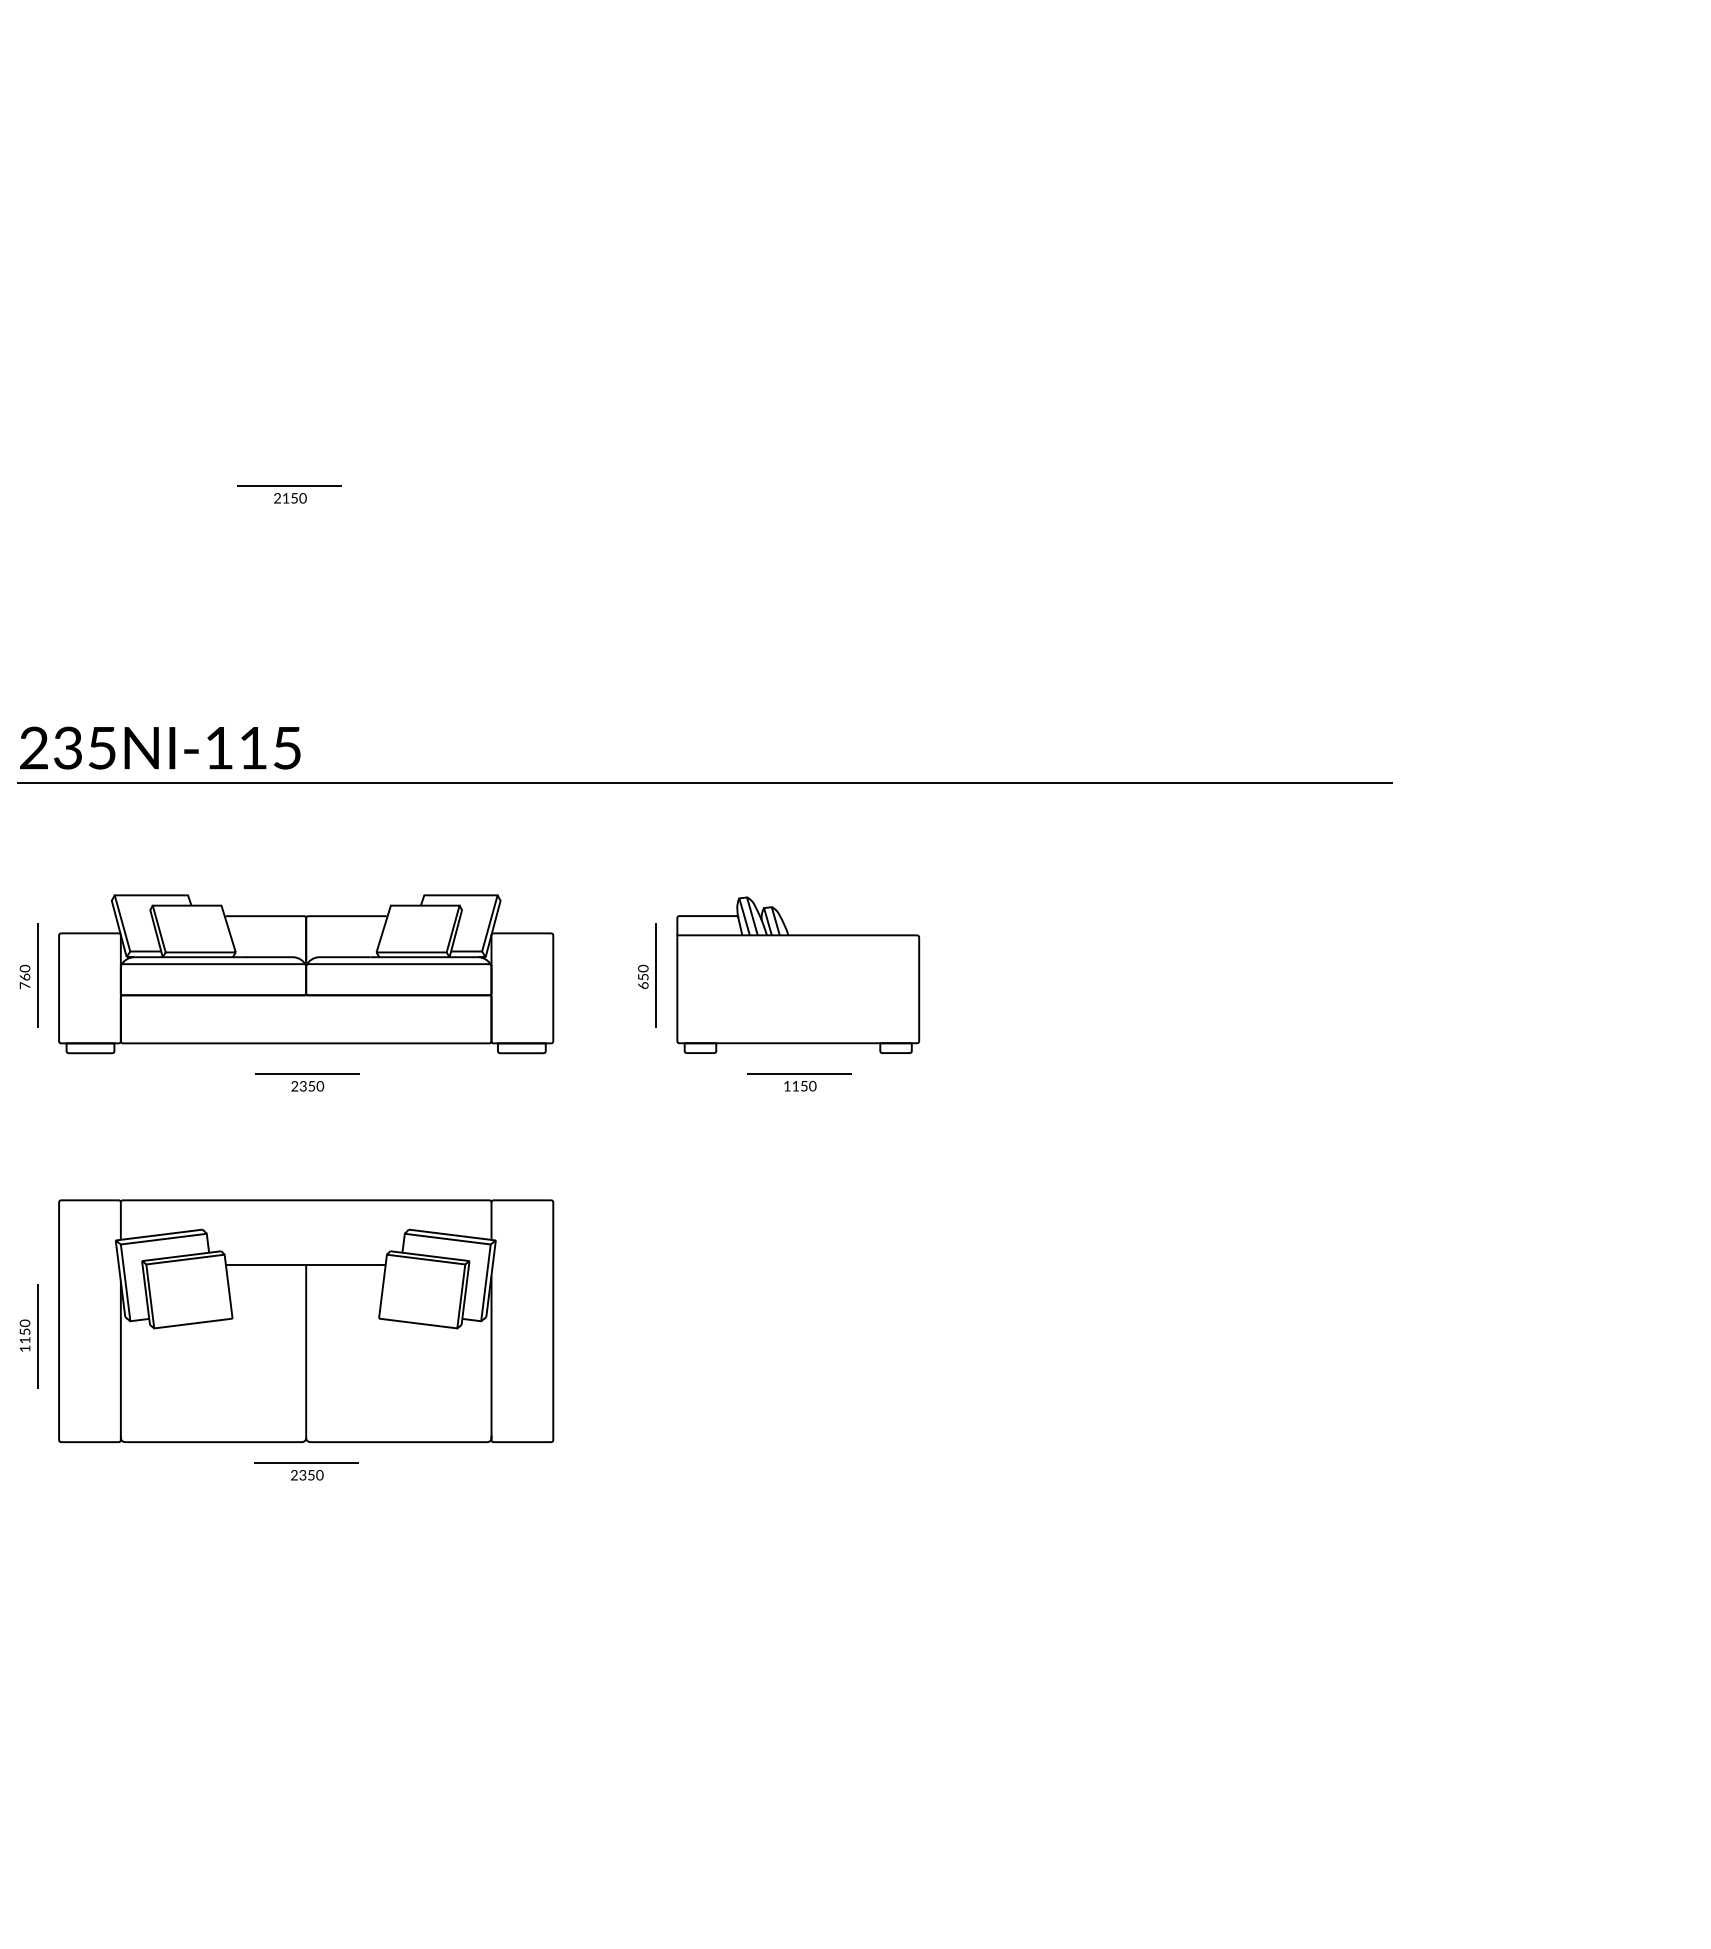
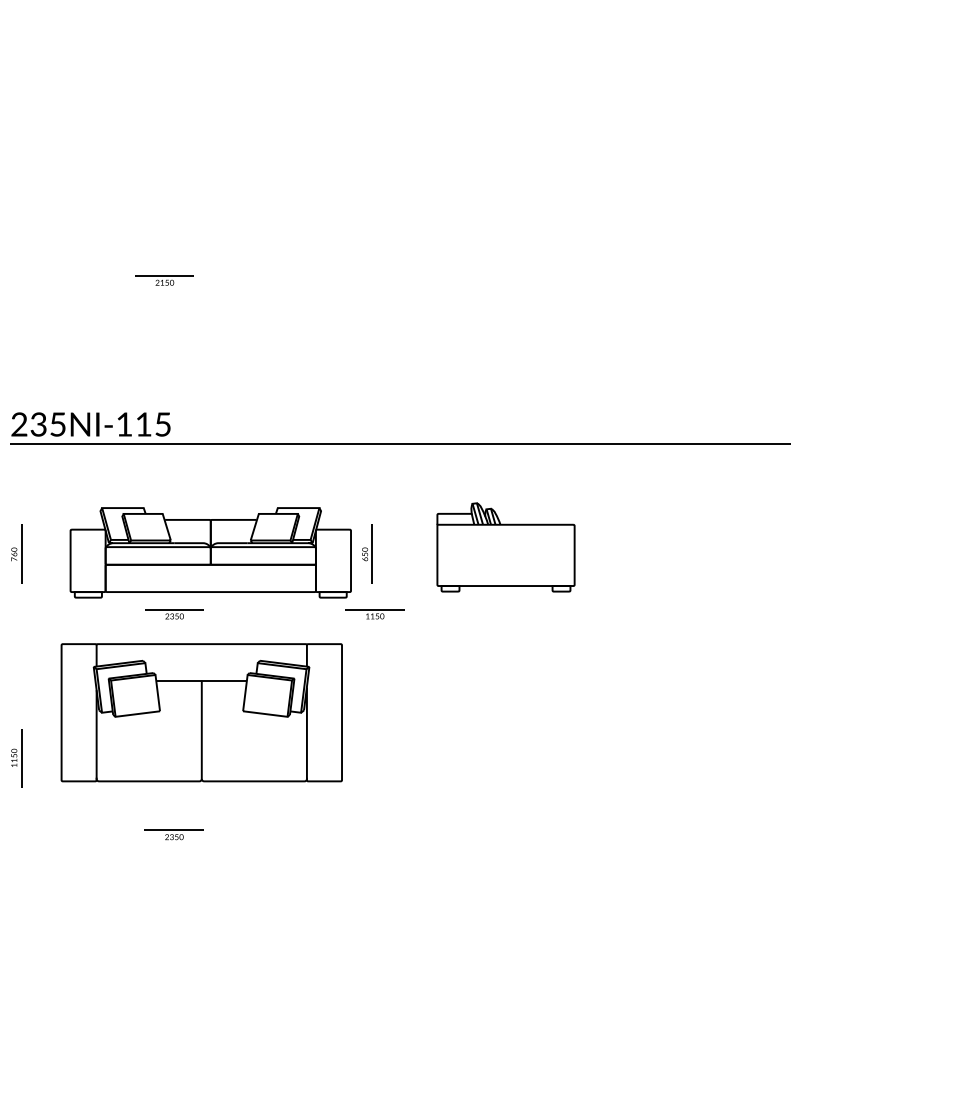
part: (305, 973) -> (210, 552), moved
part: (797, 975) -> (505, 547), moved
part: (799, 1082) -> (374, 614), moved
part: (305, 1320) -> (201, 712), moved

